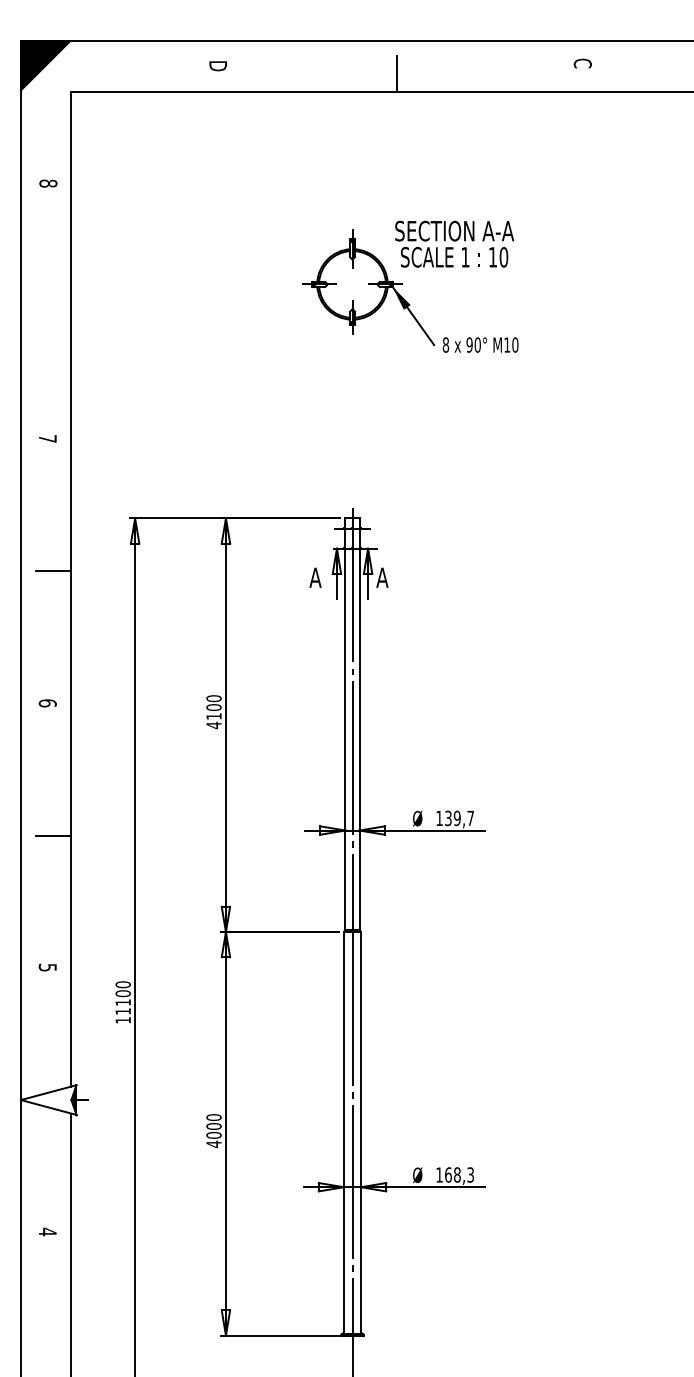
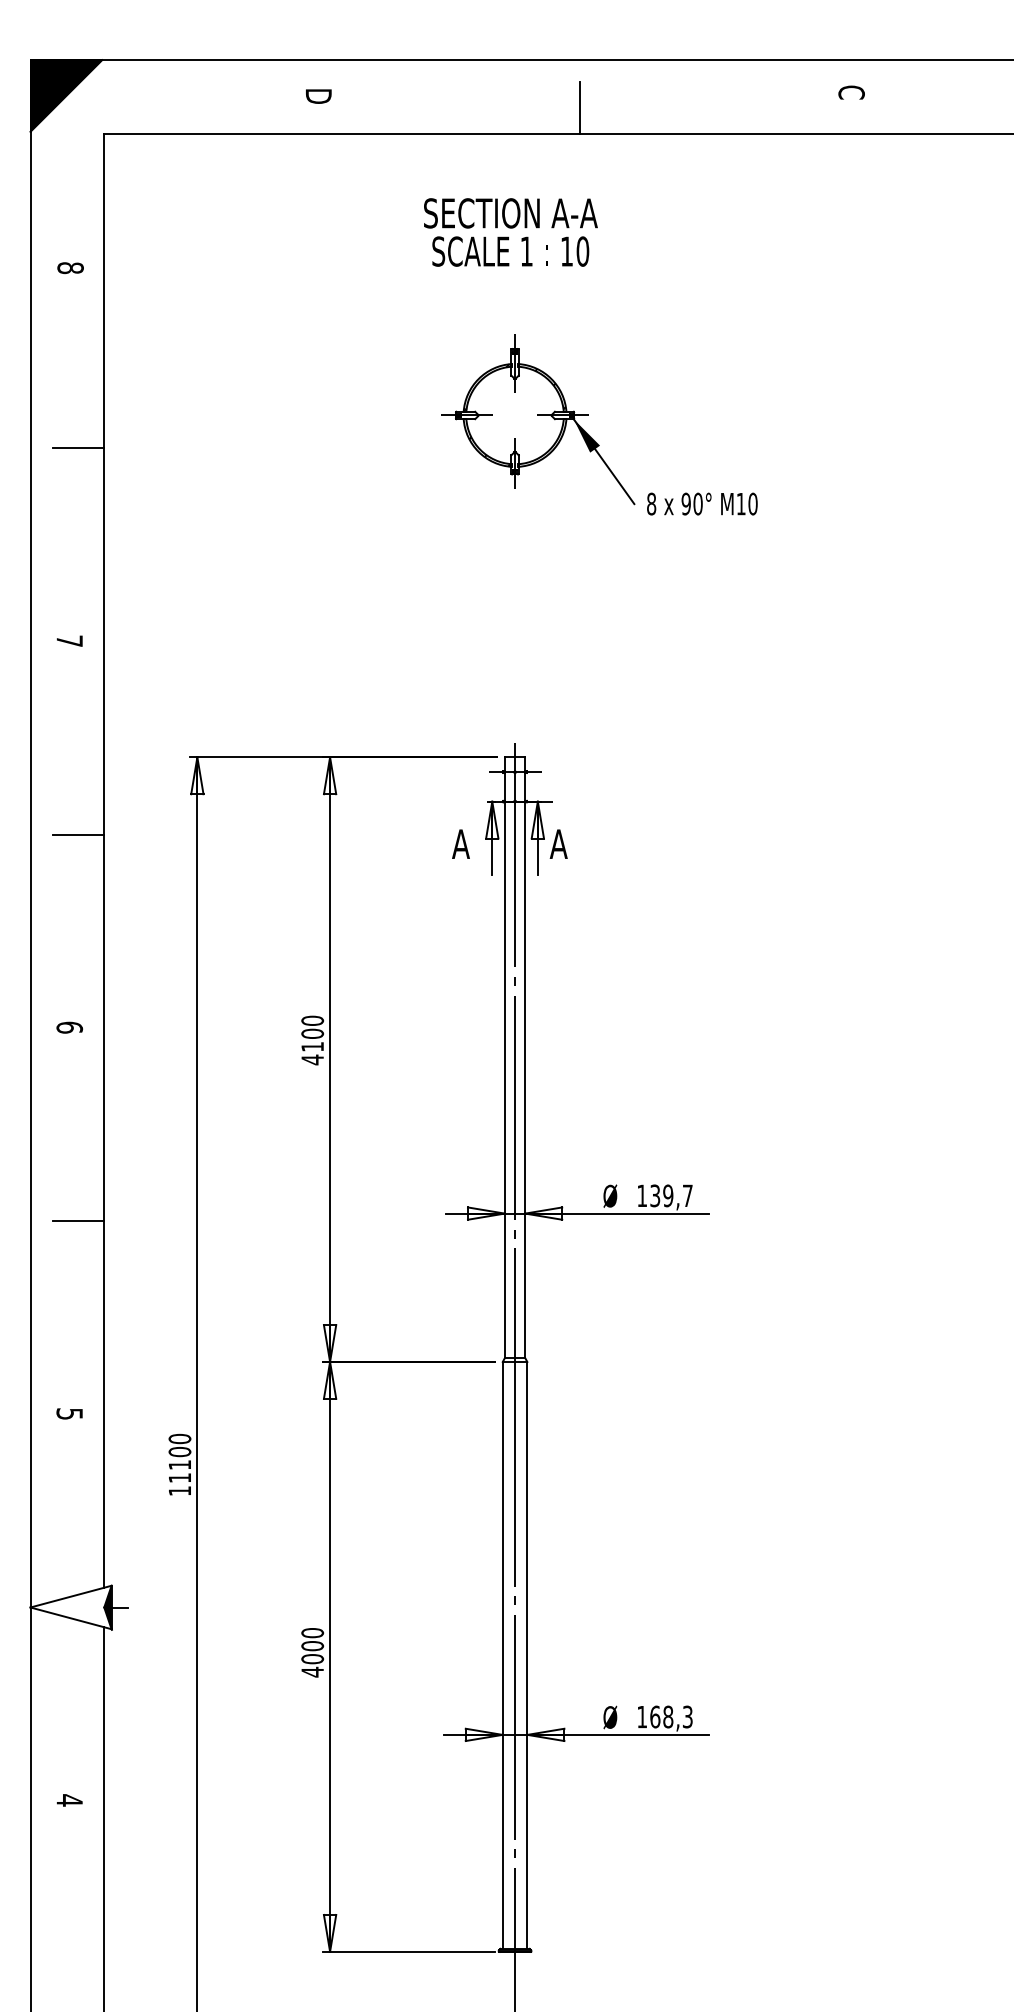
text: (454, 243) -> (510, 231), moved
line: (53, 306) -> (78, 447), added

